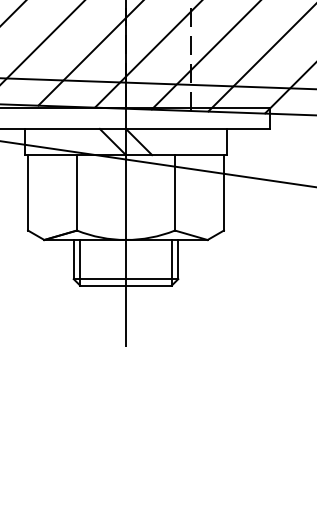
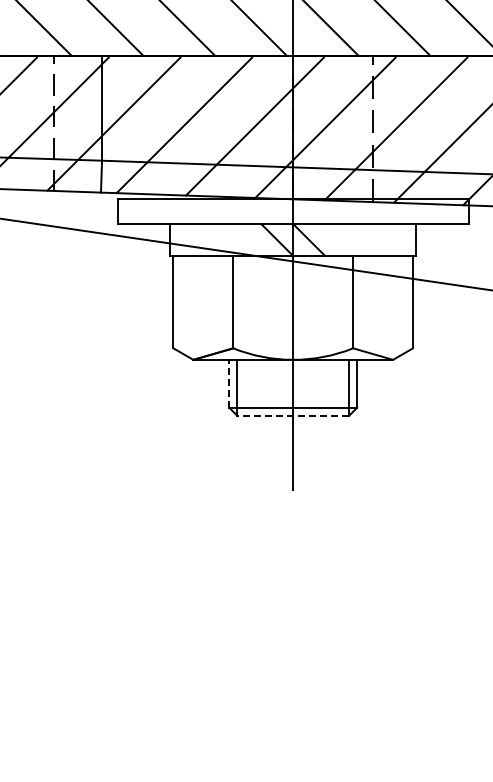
line: (73, 259) -> (229, 383), solid -> dashed
line: (126, 285) -> (293, 415), solid -> dashed

